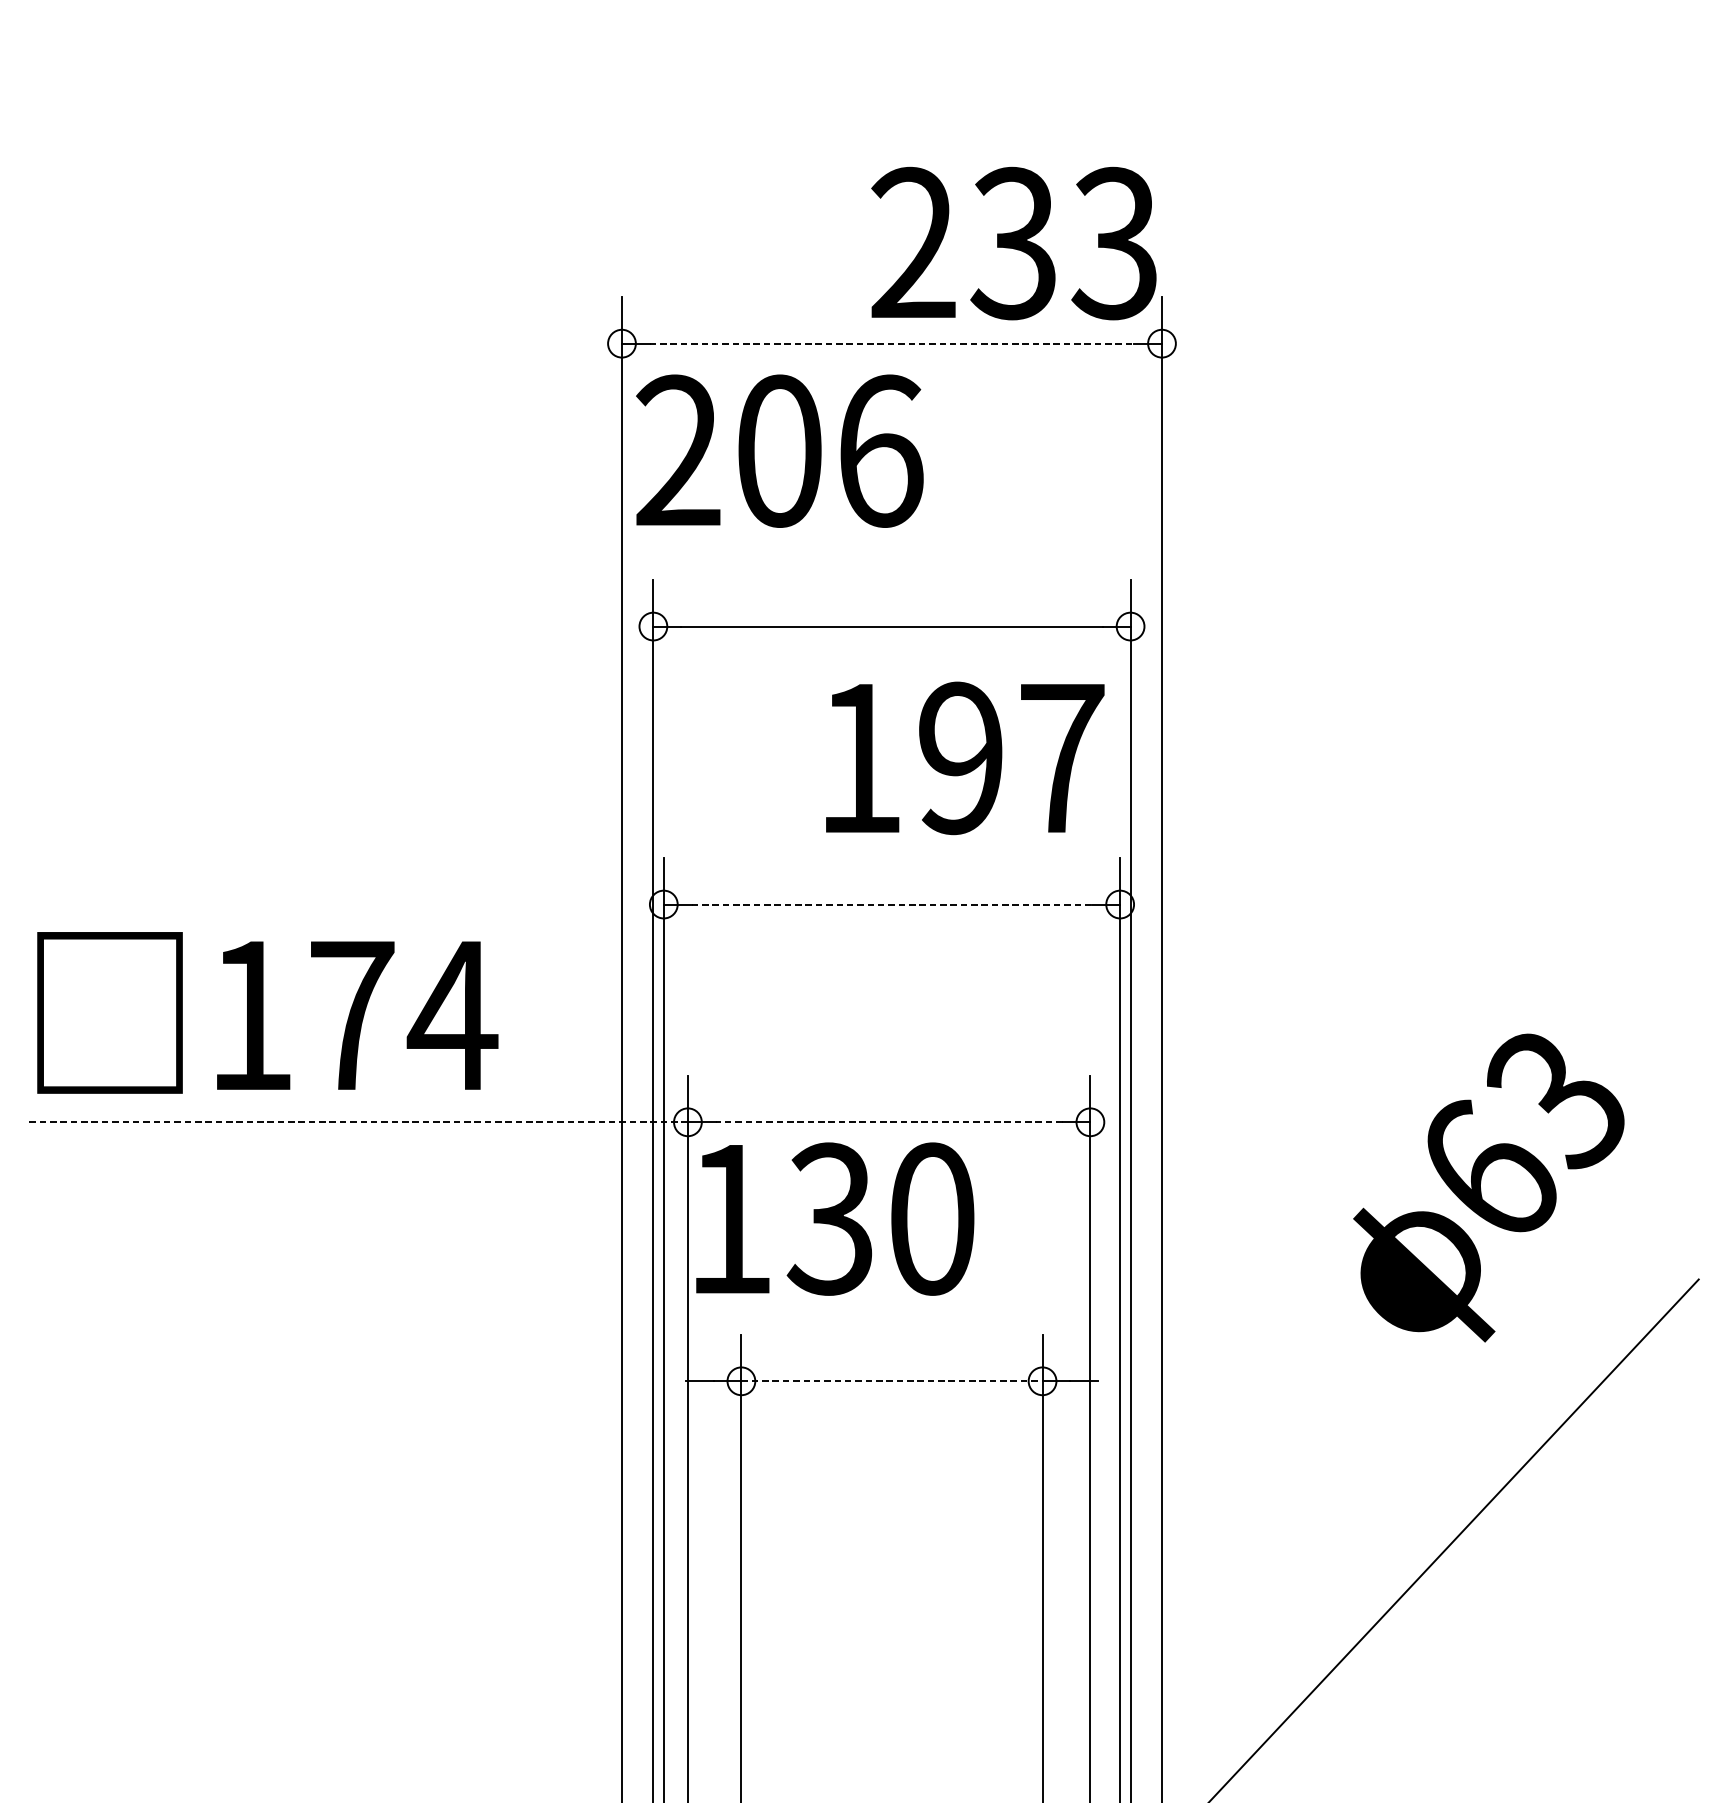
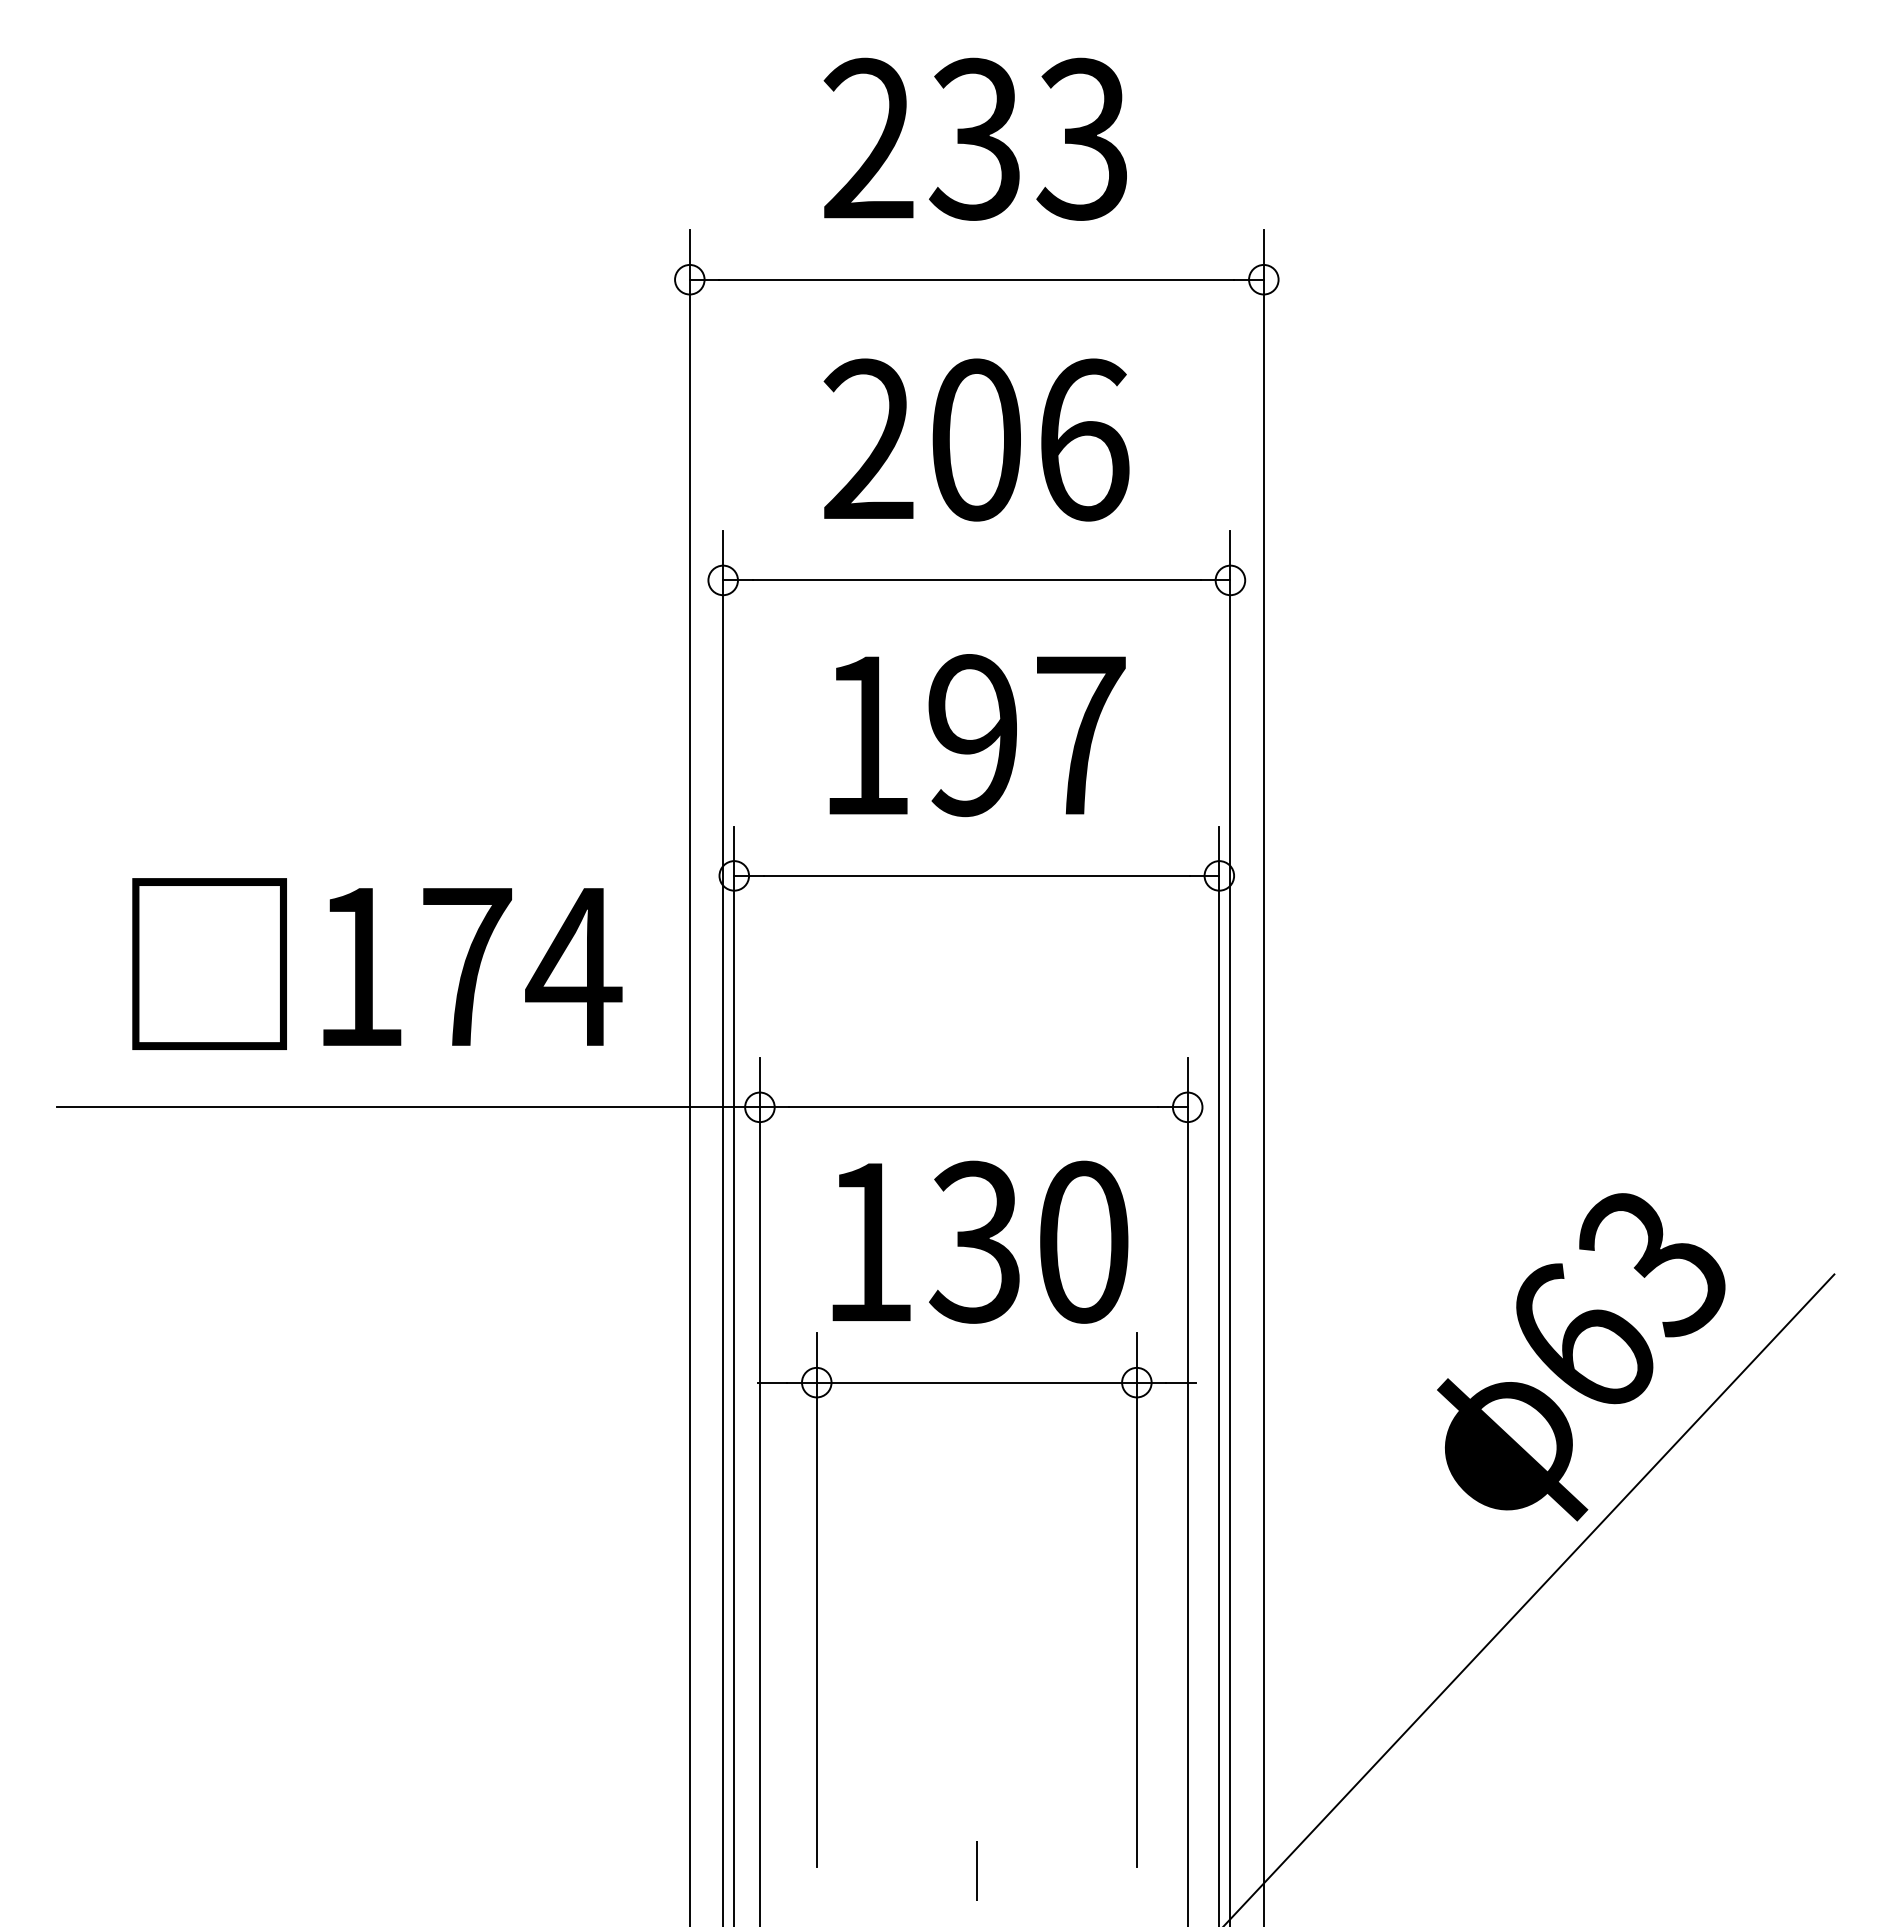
text: (1013, 242) -> (974, 138), moved
line: (892, 343) -> (977, 279), dashed -> solid
text: (779, 450) -> (976, 439), moved
text: (965, 758) -> (977, 735), moved
line: (891, 904) -> (976, 875), dashed -> solid
text: (267, 1012) -> (377, 963), moved
line: (357, 1122) -> (408, 1107), dashed -> solid
line: (888, 1122) -> (973, 1107), dashed -> solid
text: (1489, 1188) -> (1581, 1357), moved
text: (835, 1218) -> (980, 1241), moved
line: (892, 1381) -> (977, 1382), dashed -> solid

